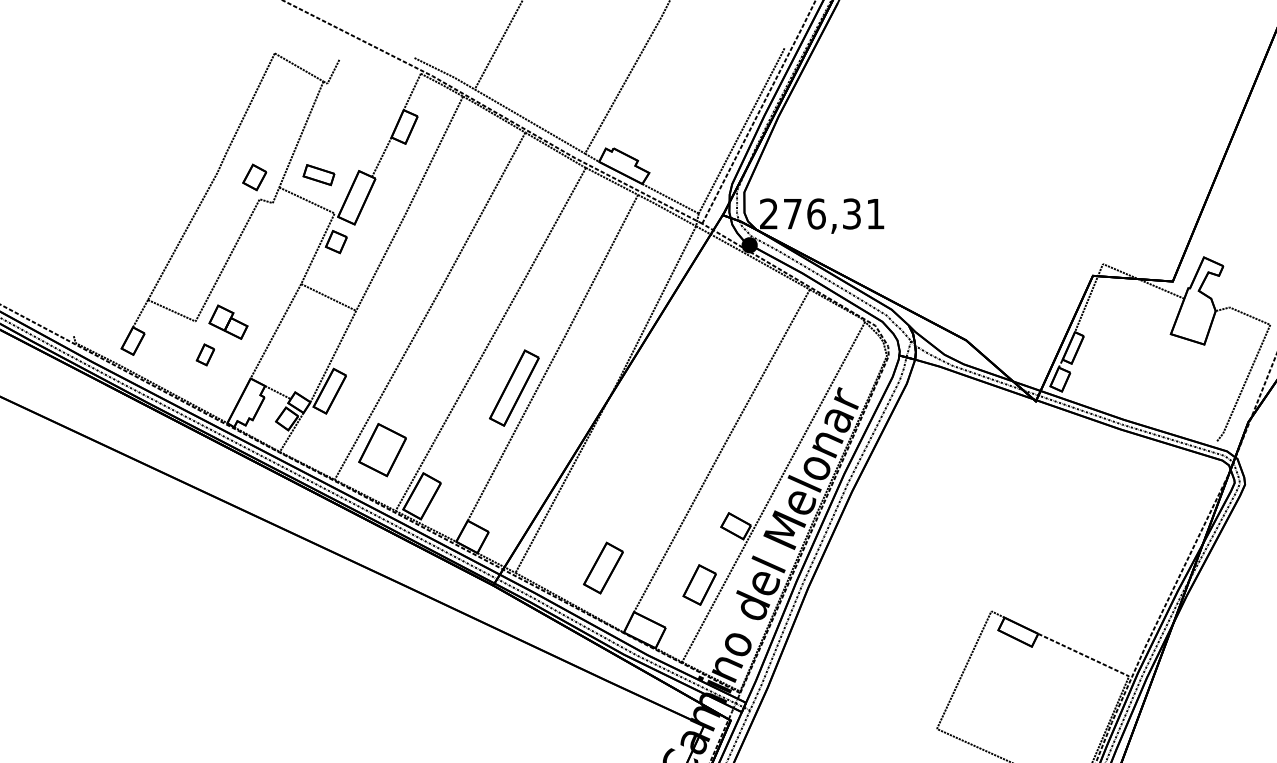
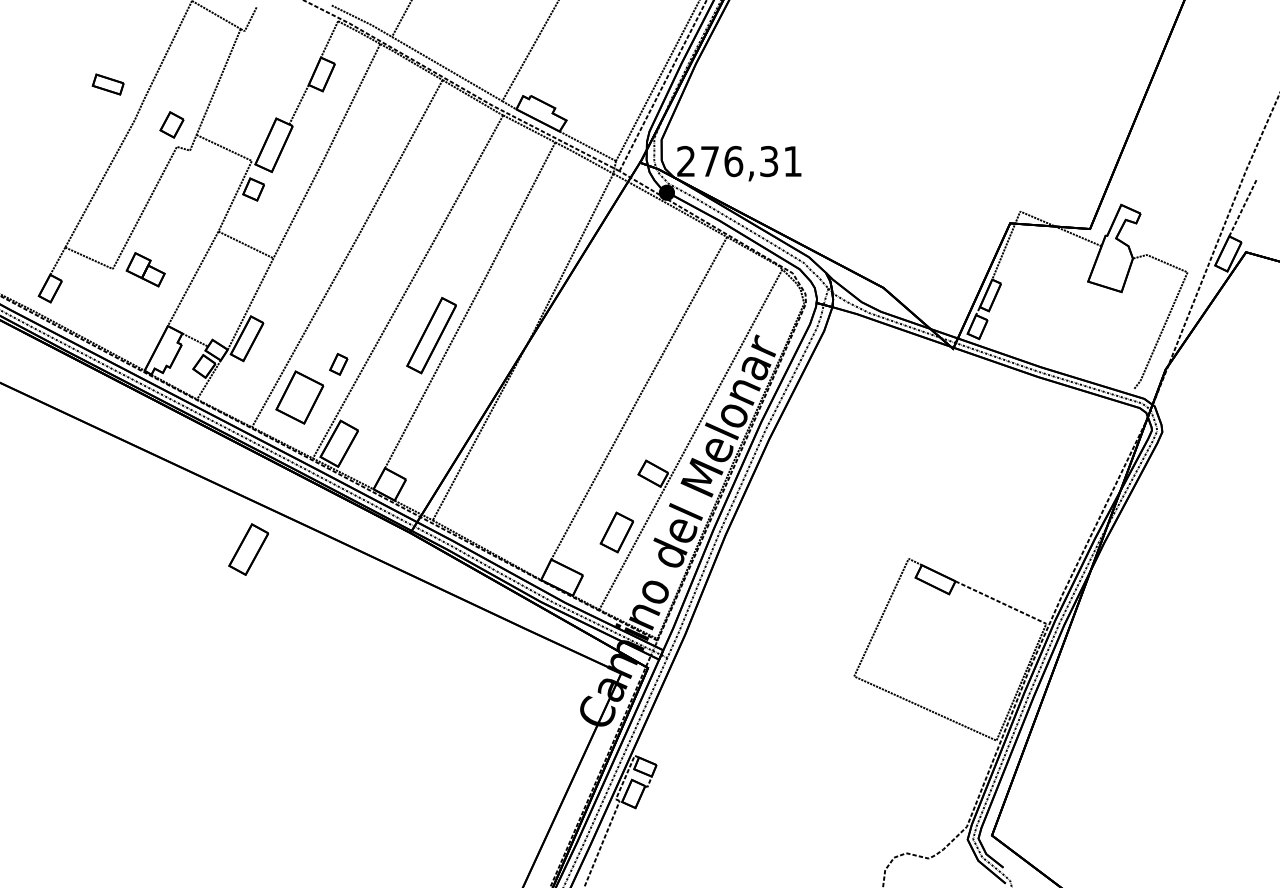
part: (318, 175) -> (107, 84), moved
part: (205, 355) -> (338, 364), moved
part: (603, 568) -> (248, 549), moved

